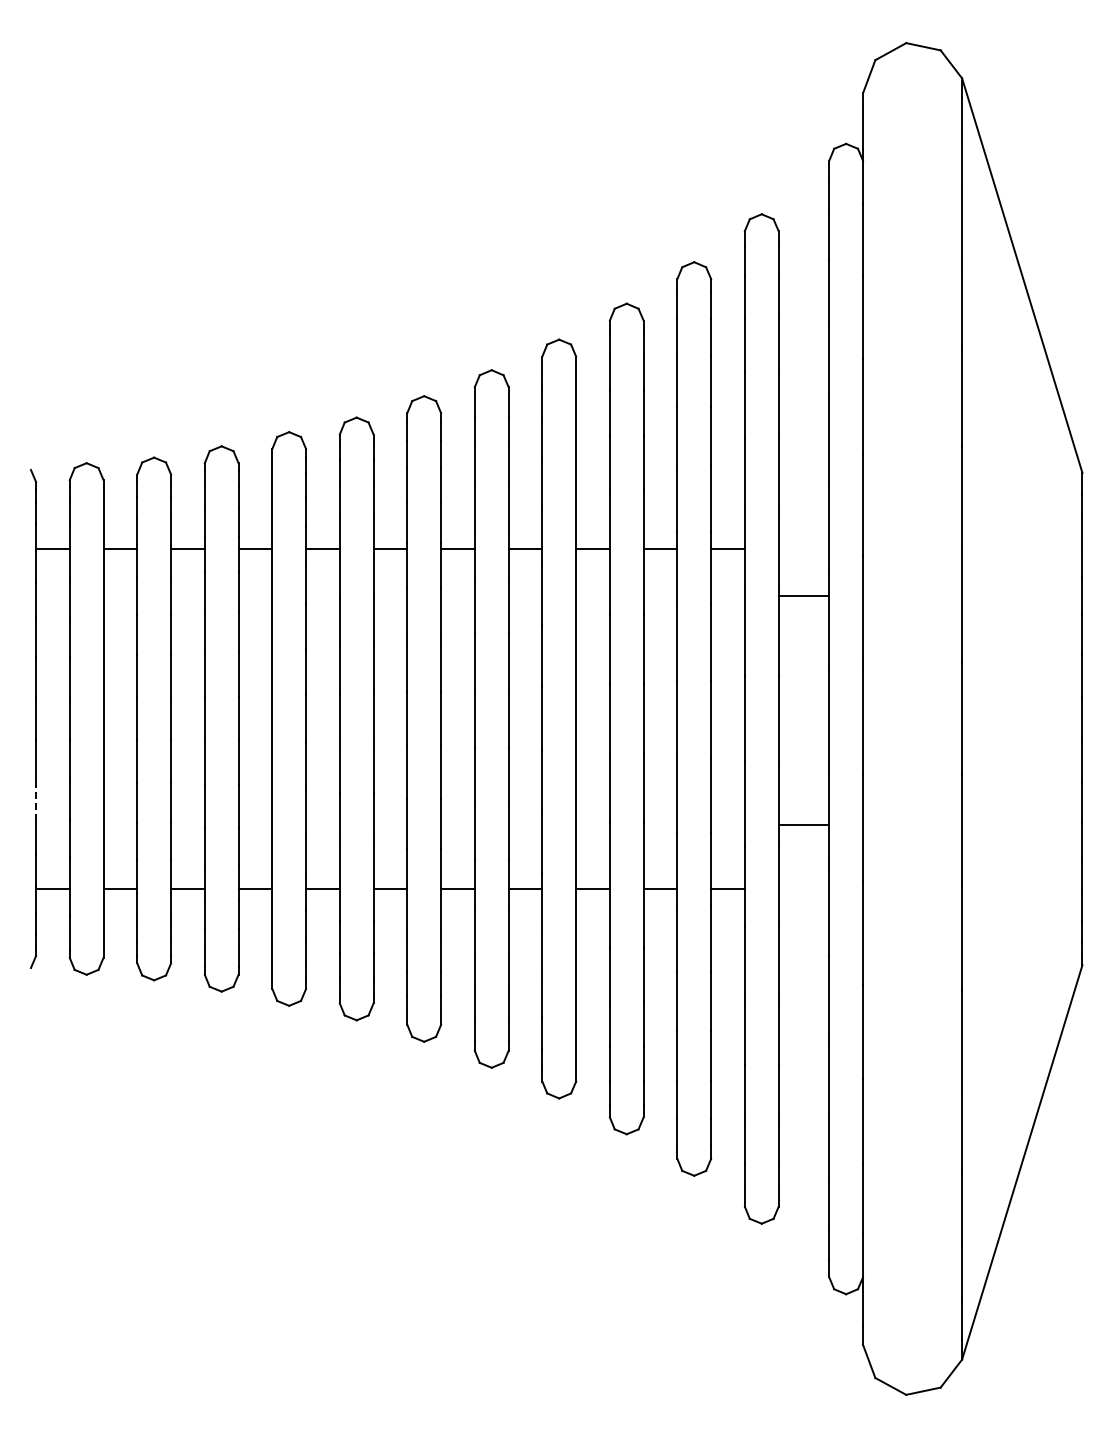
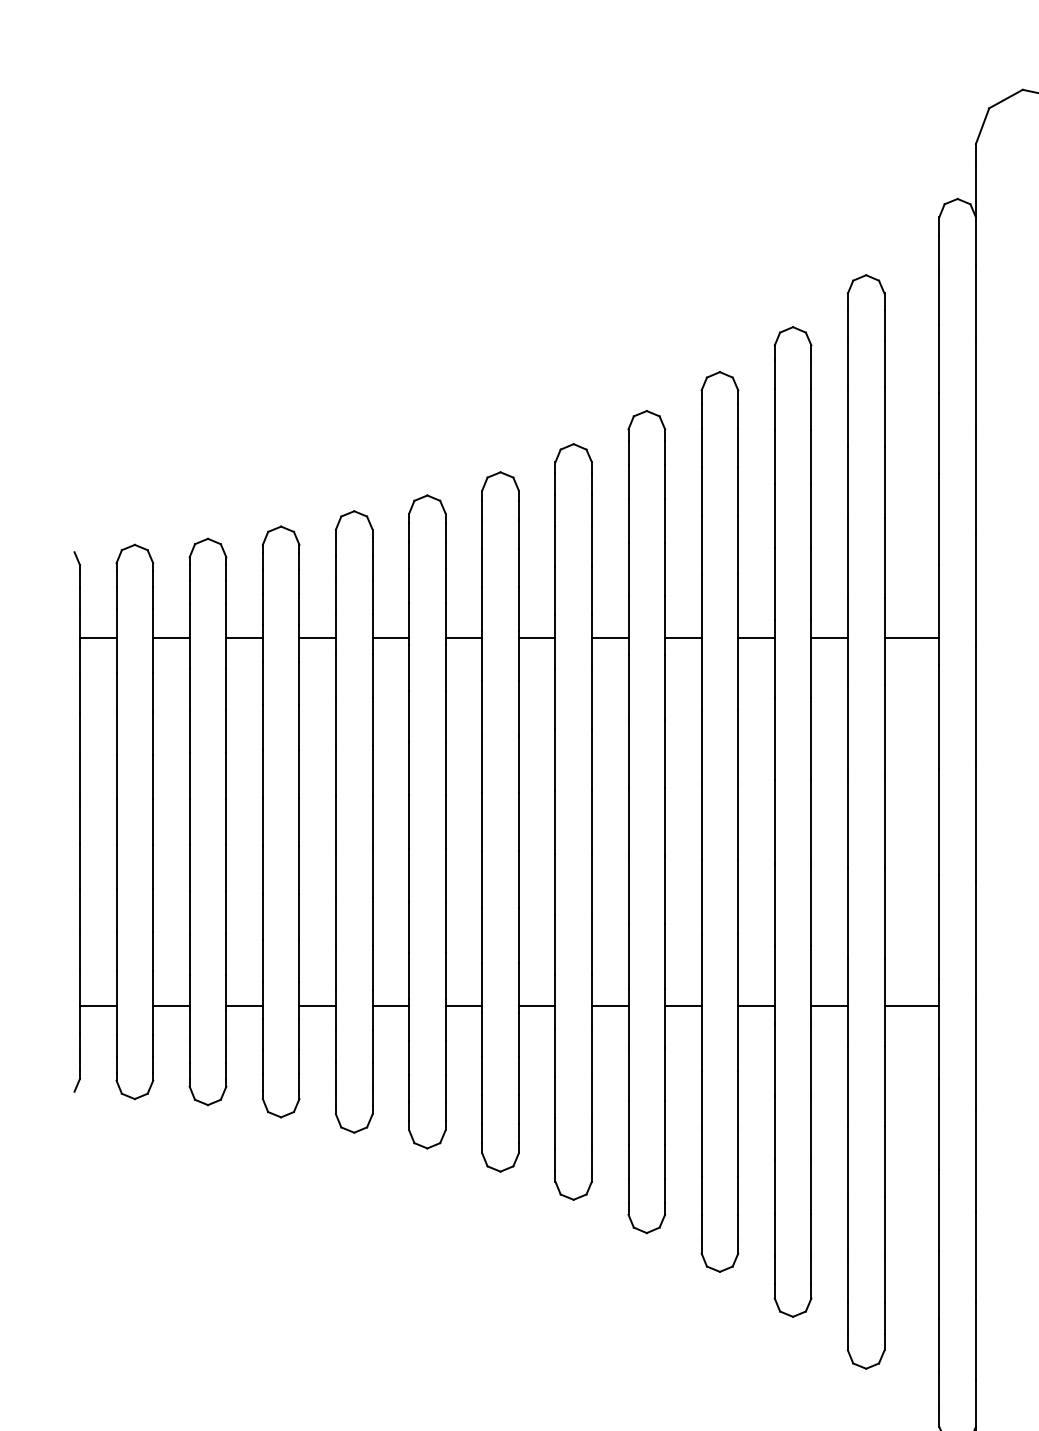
line: (803, 595) -> (911, 637), moved
line: (36, 800) -> (80, 910), dashed -> solid
line: (803, 825) -> (911, 1006), moved

